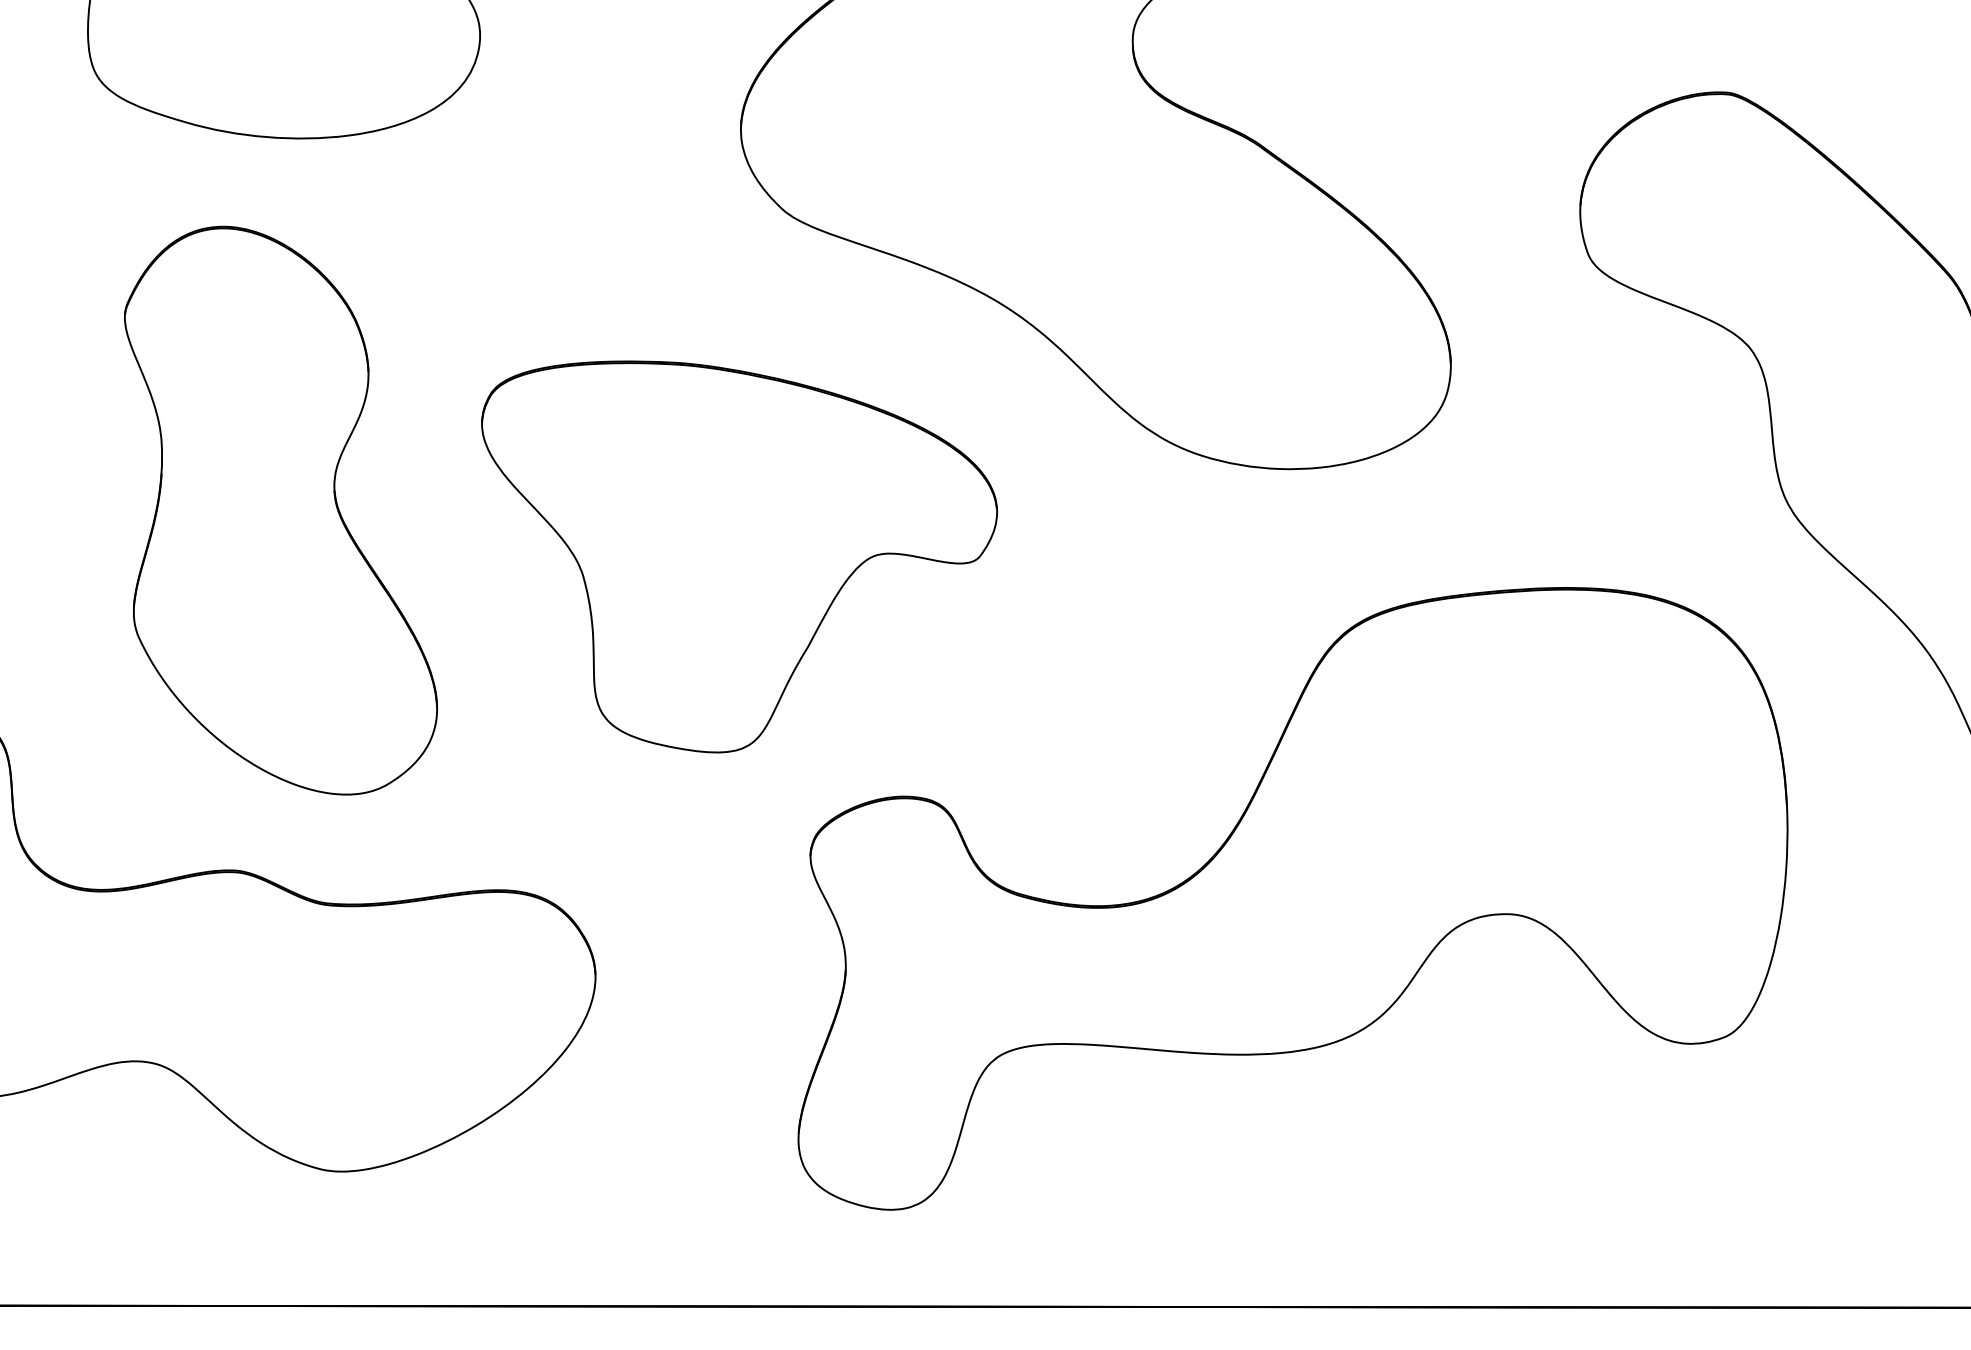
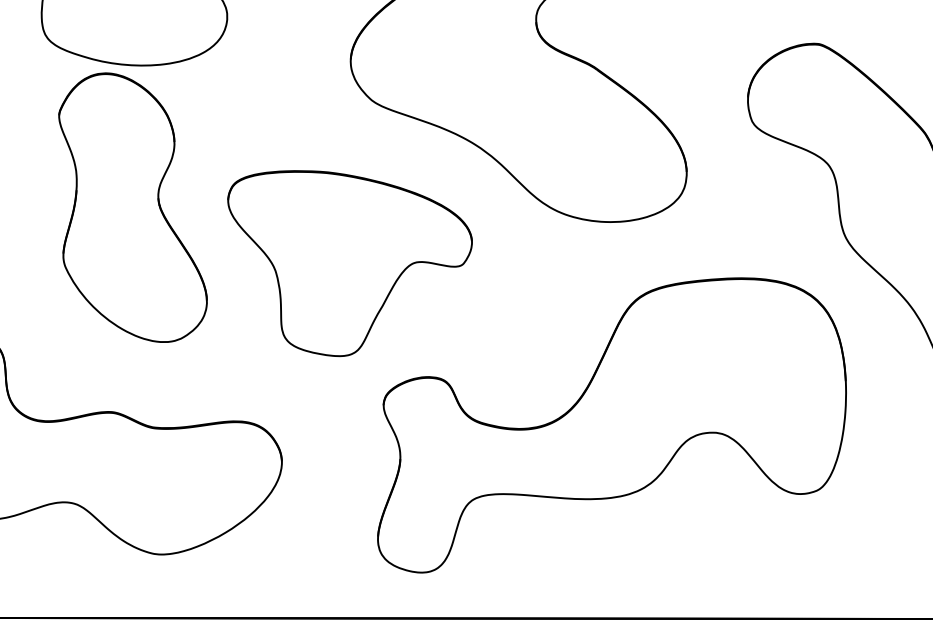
part: (279, 510) -> (132, 207), moved

